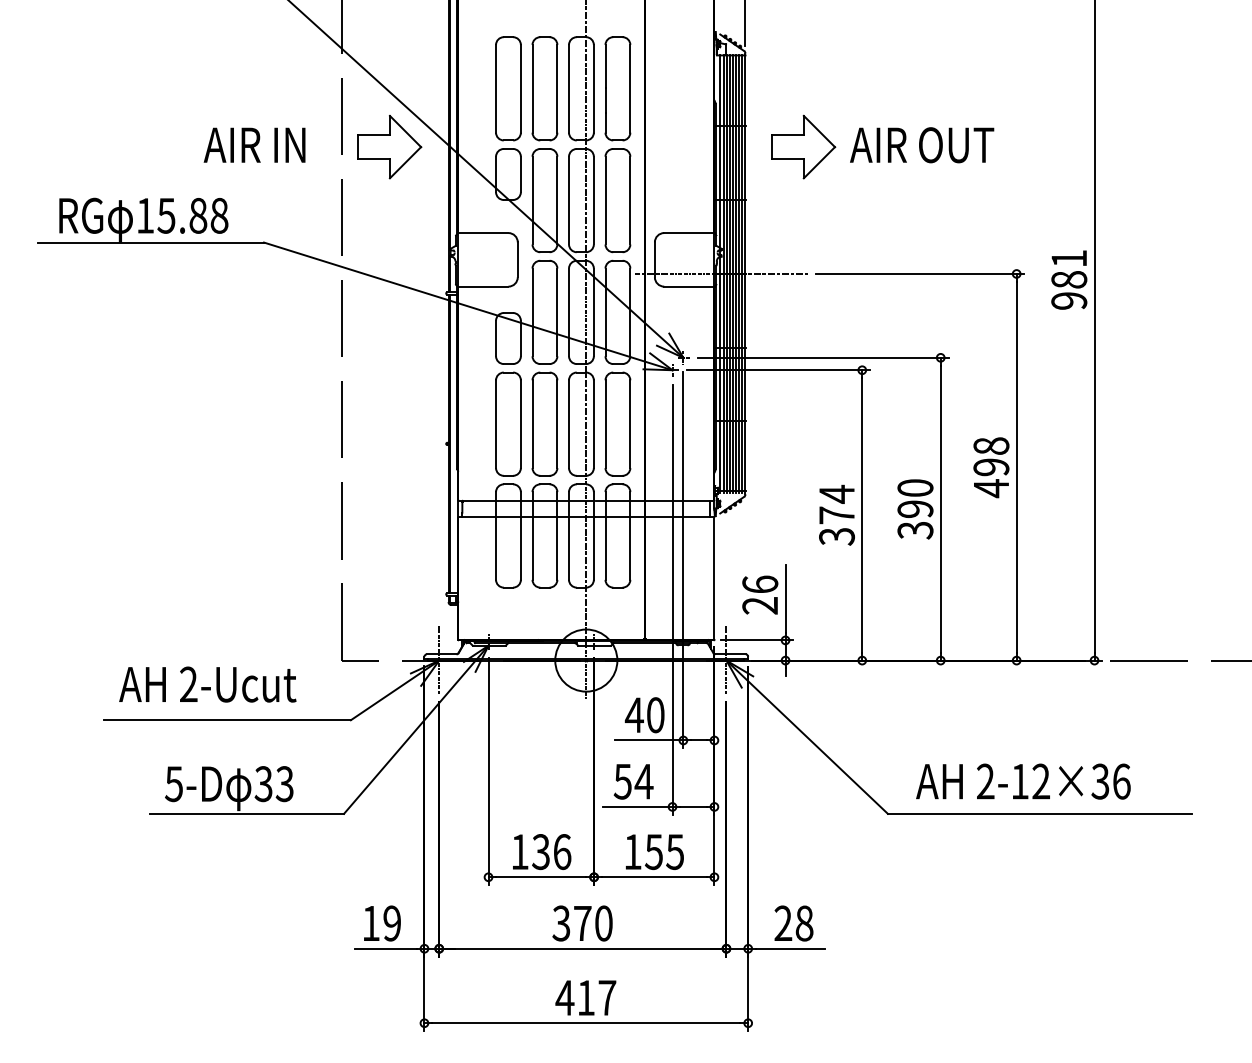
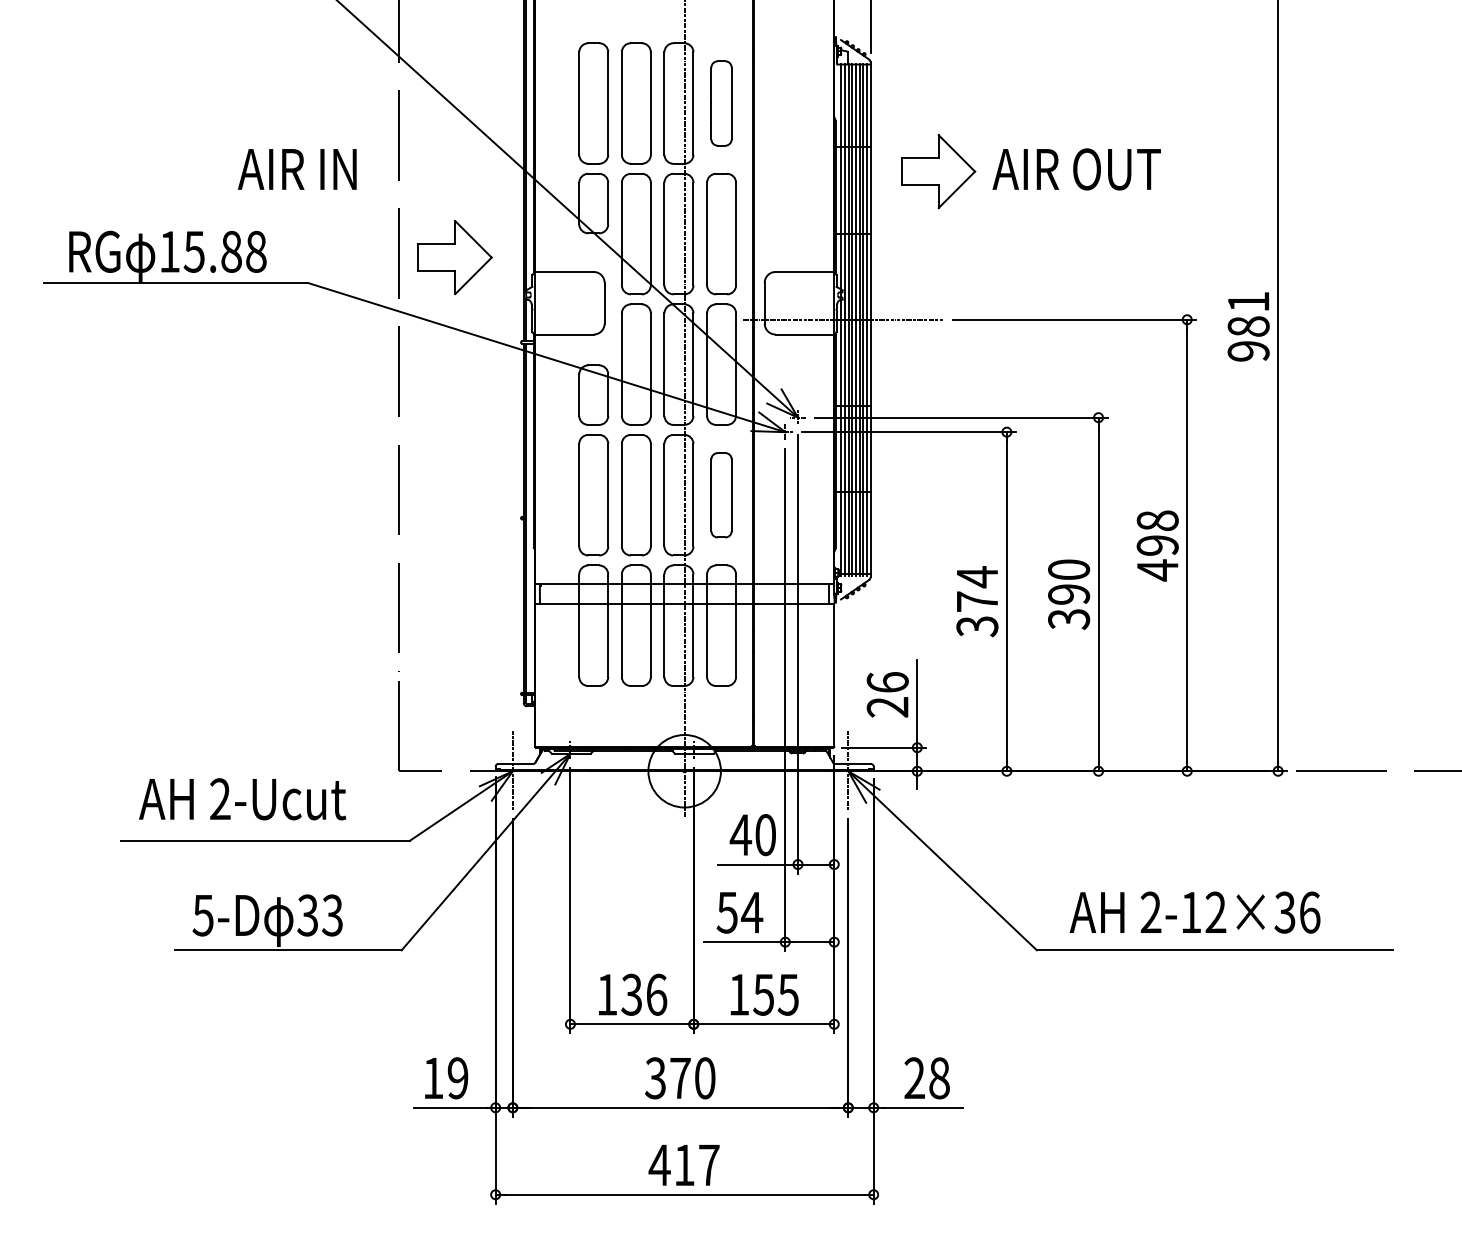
part: (617, 88) -> (721, 103), size x0.7
part: (389, 147) -> (454, 257), moved
part: (617, 424) -> (721, 495), size x0.7

